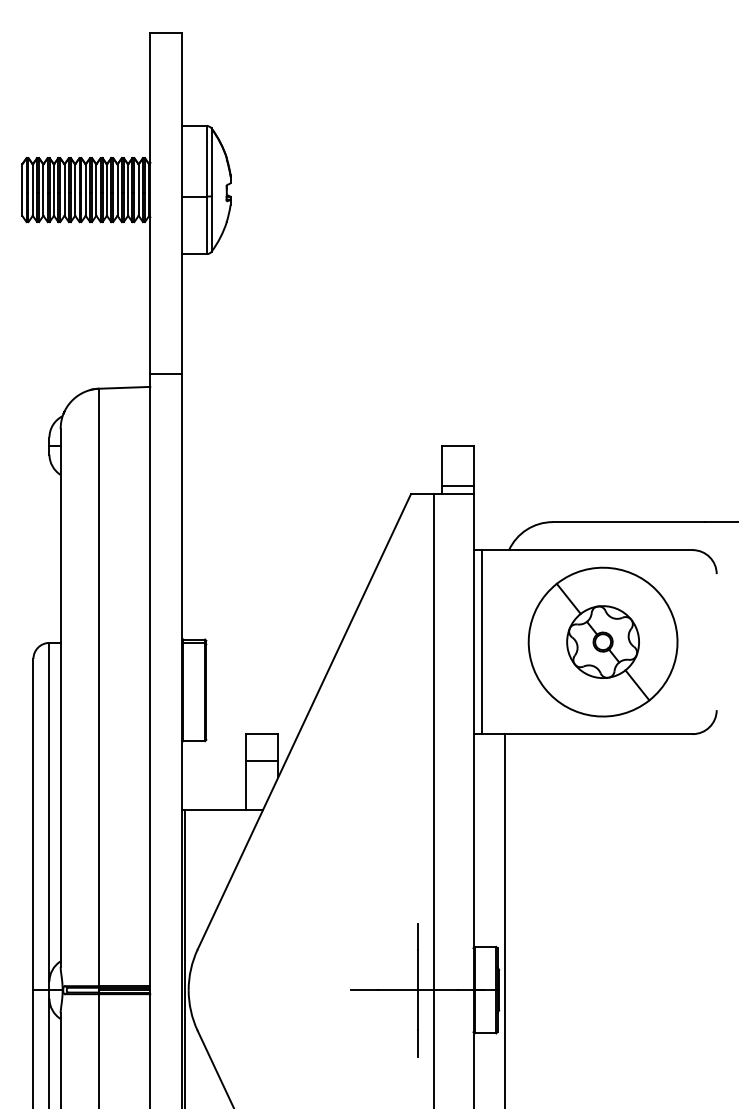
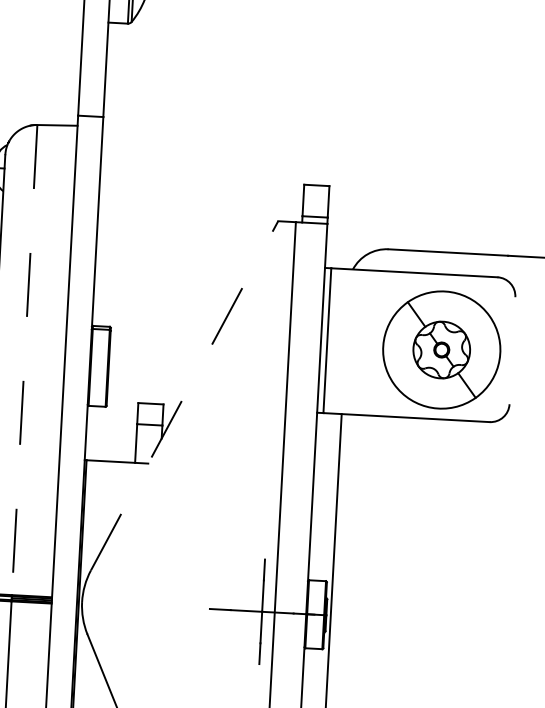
part: (602, 641) -> (441, 349), moved
line: (99, 687) -> (24, 360), solid -> dashed
line: (304, 721) -> (184, 395), solid -> dashed

